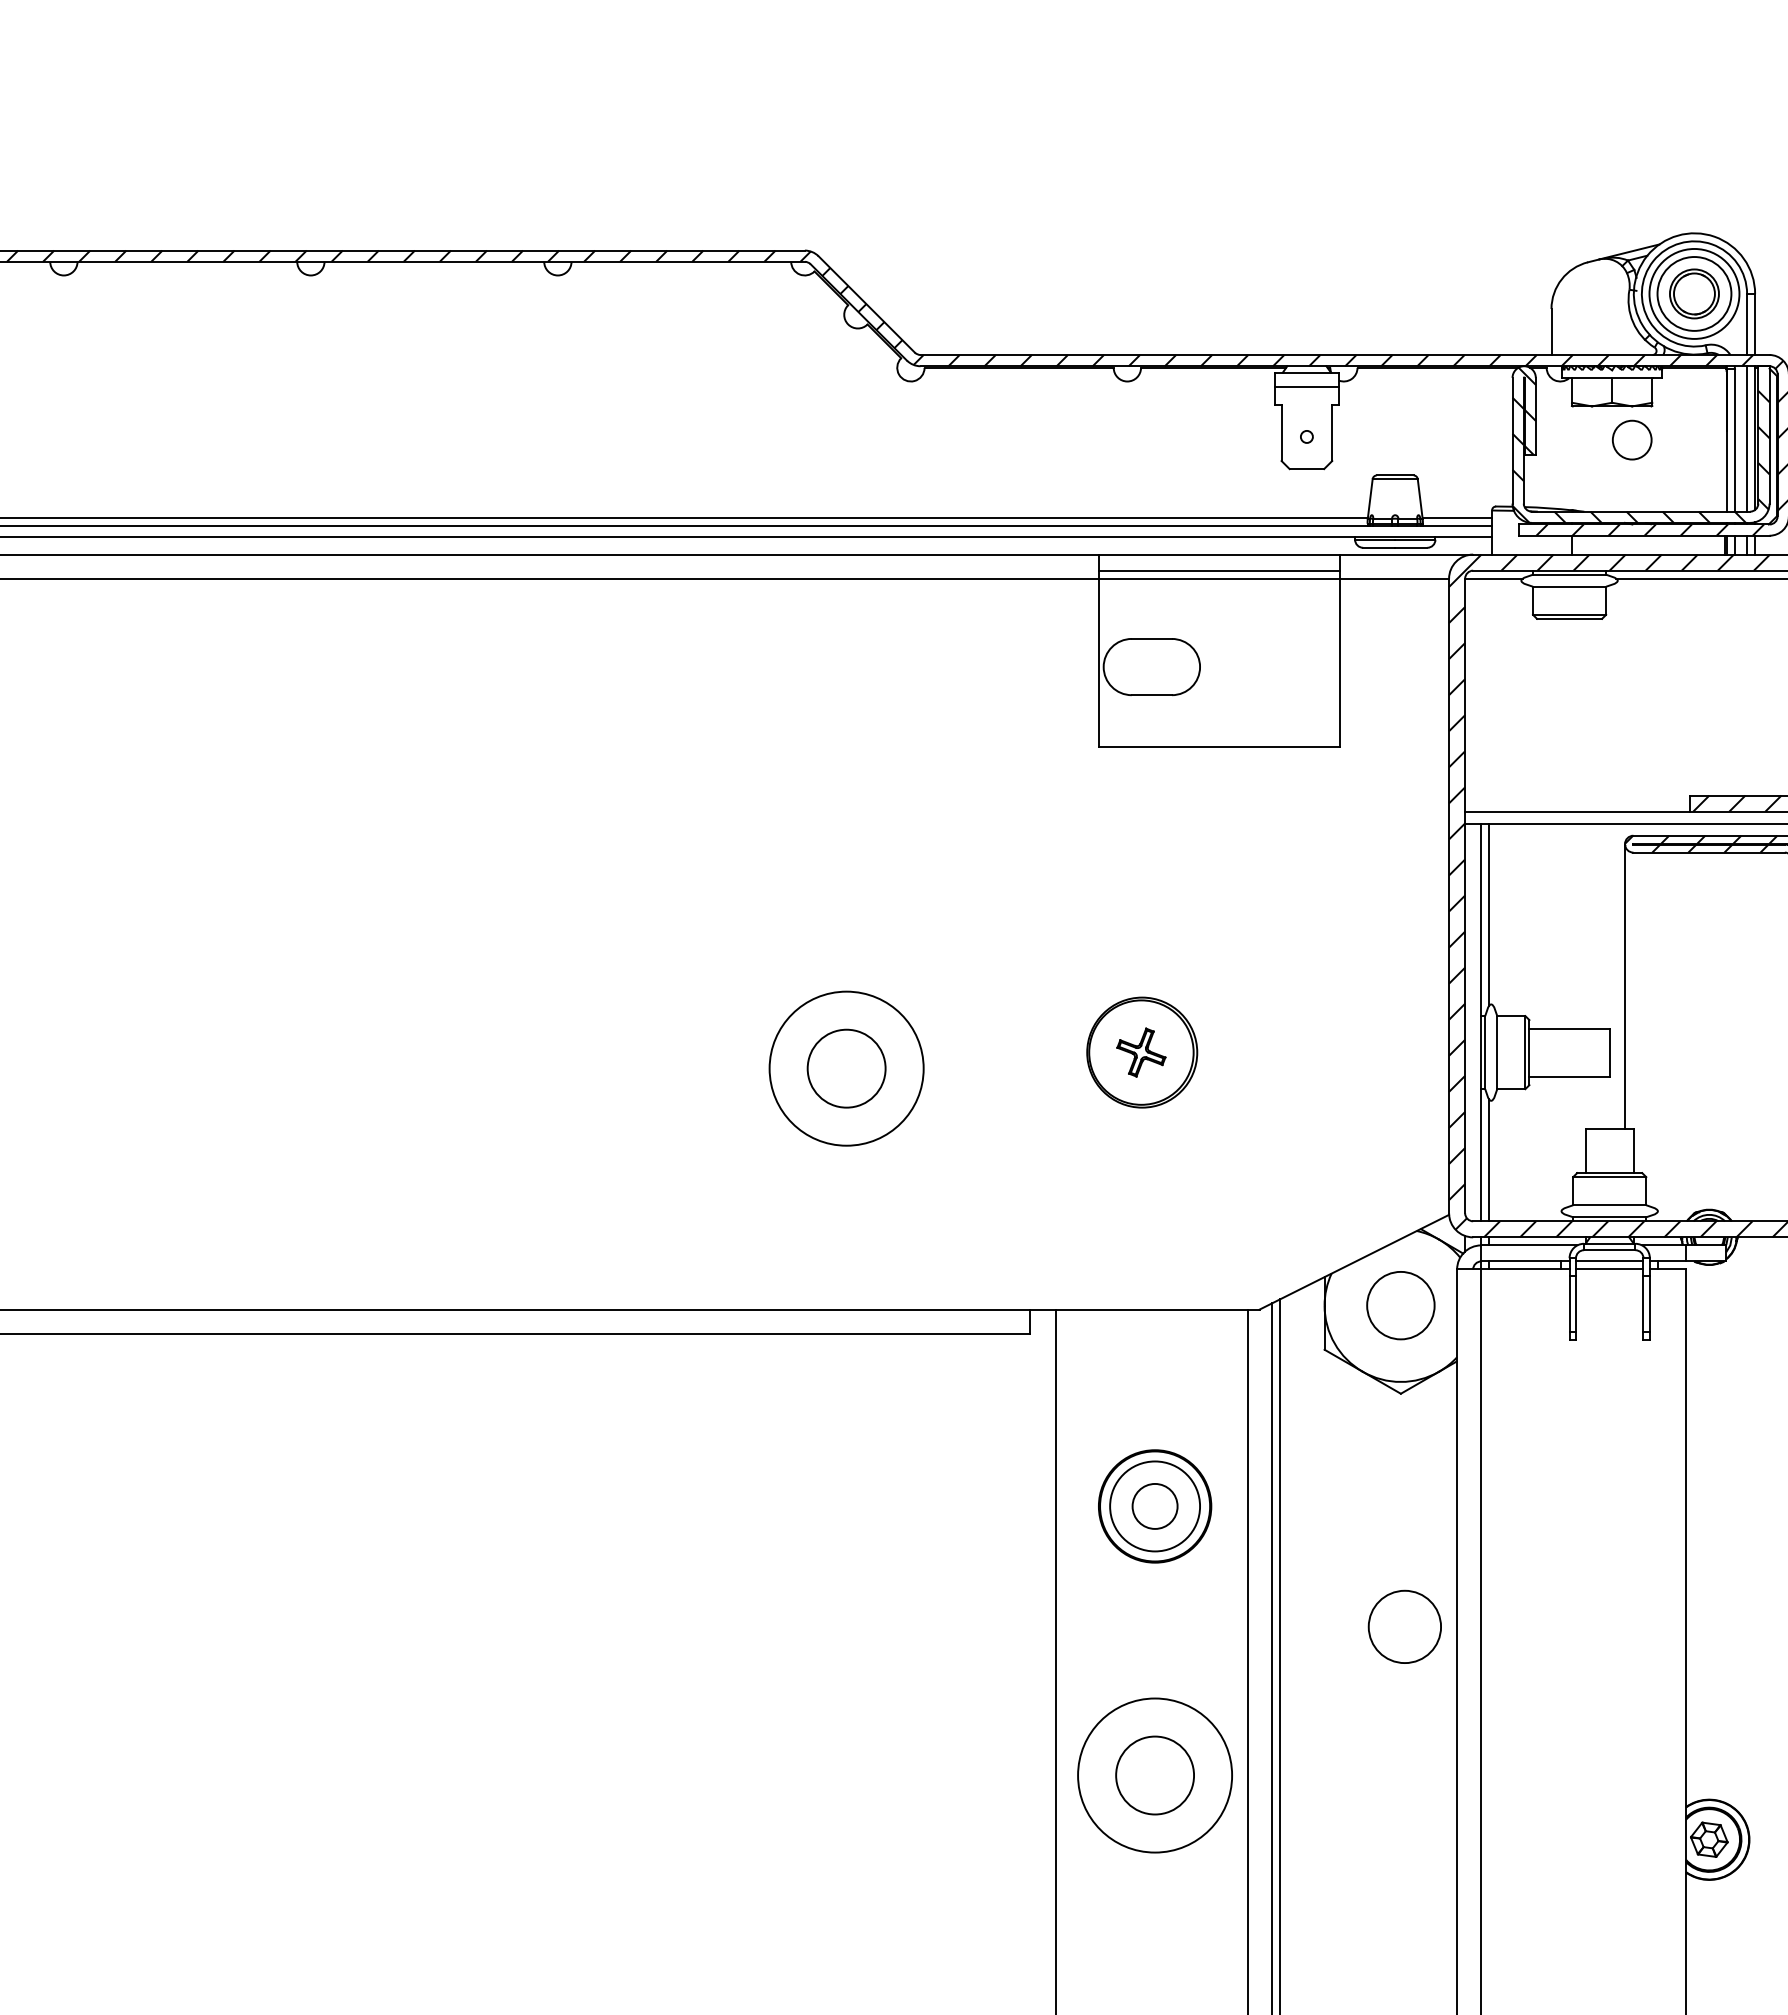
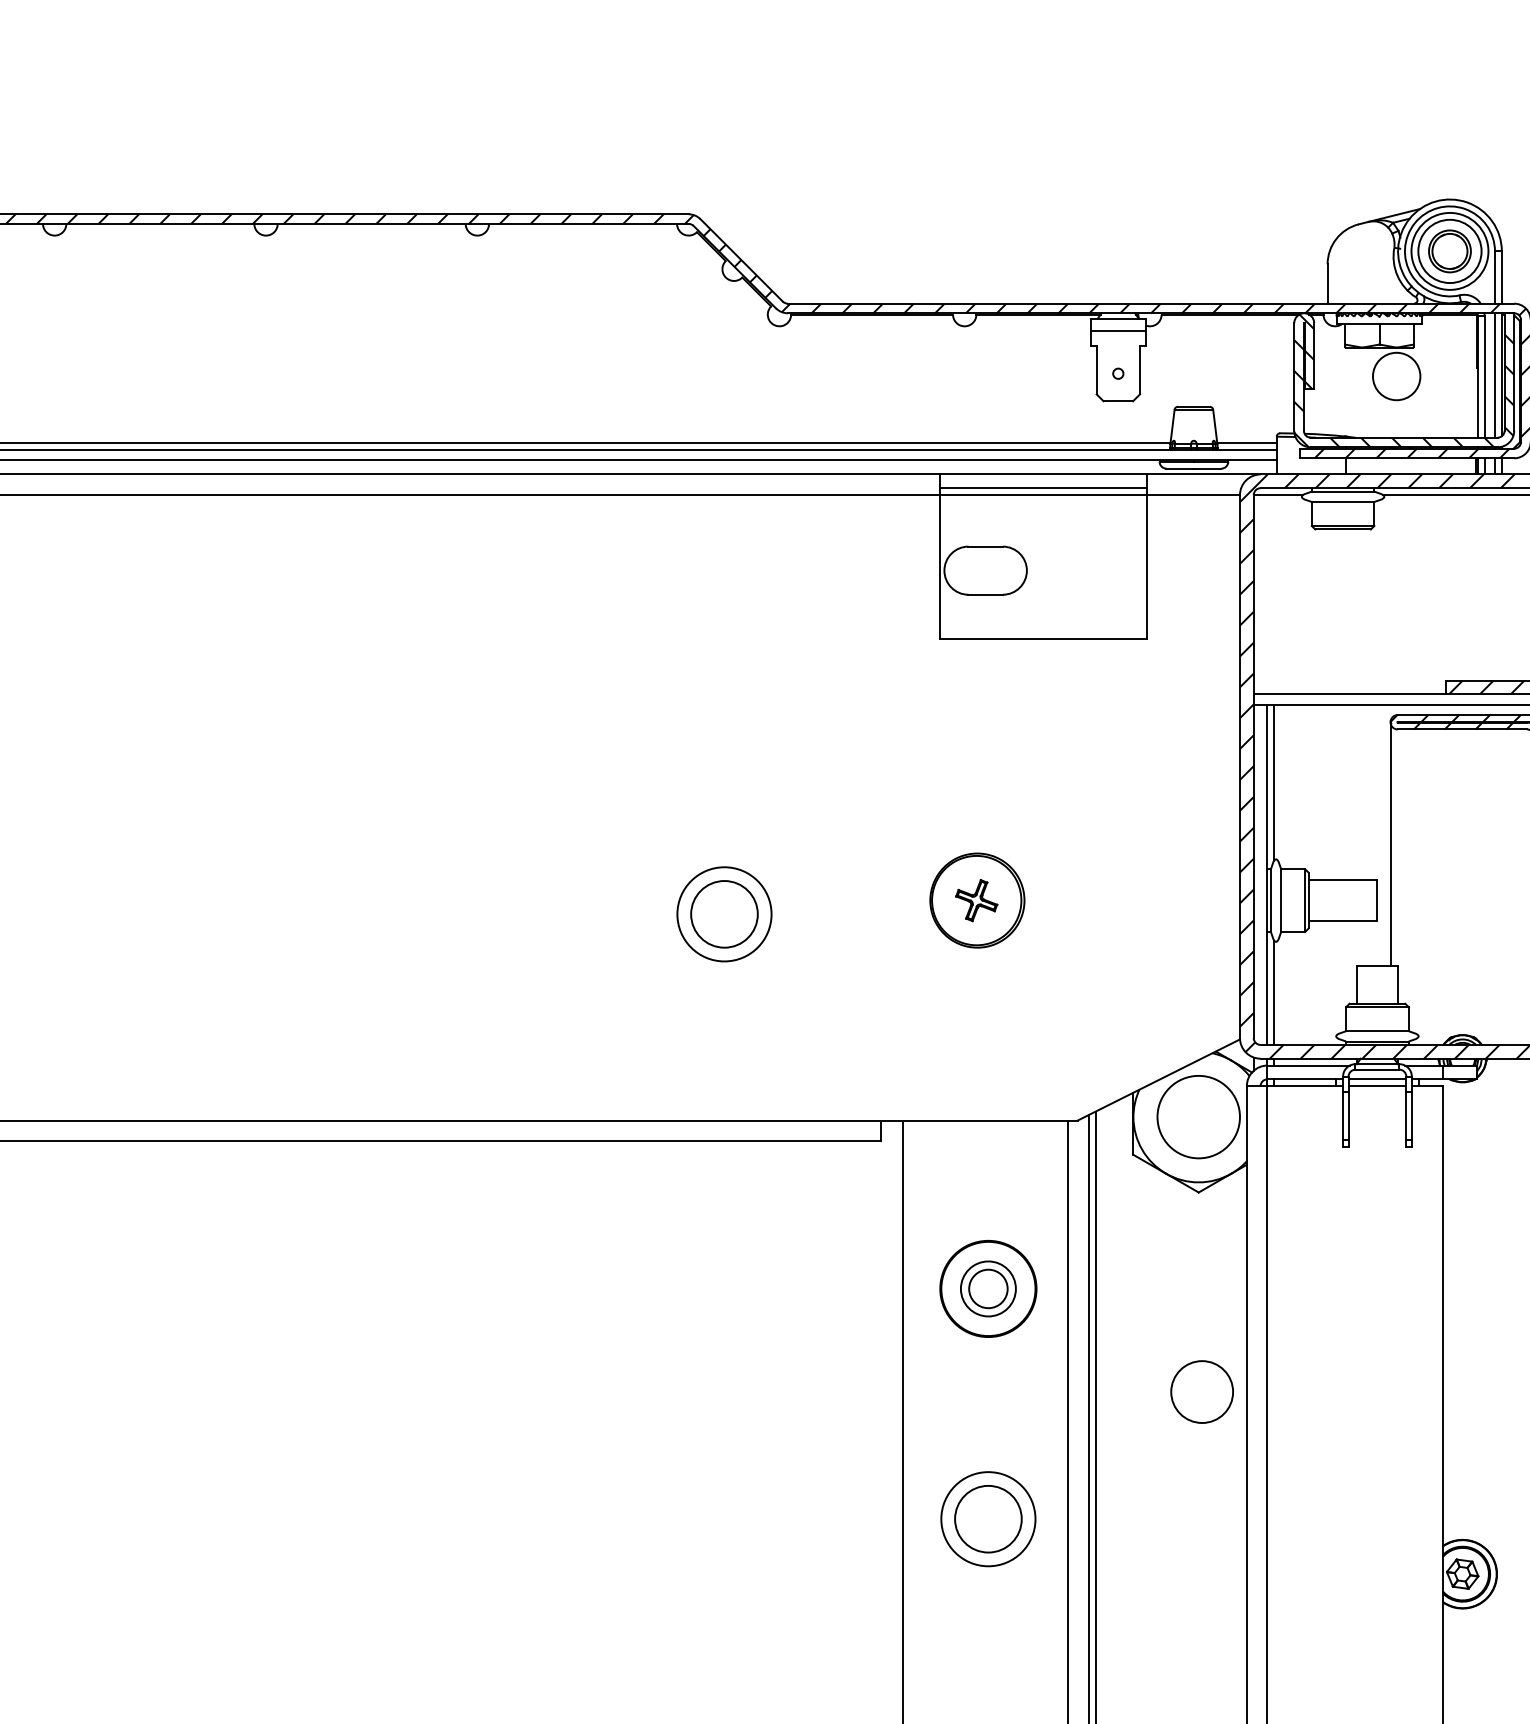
circle: (1631, 439) -> (1396, 375), size x1.43
circle: (846, 1068) -> (724, 914), size x0.71
circle: (1400, 1305) -> (1198, 1116), size x1.43
circle: (1154, 1506) -> (987, 1288), size x0.71
circle: (1155, 1775) -> (988, 1519), size x0.71

